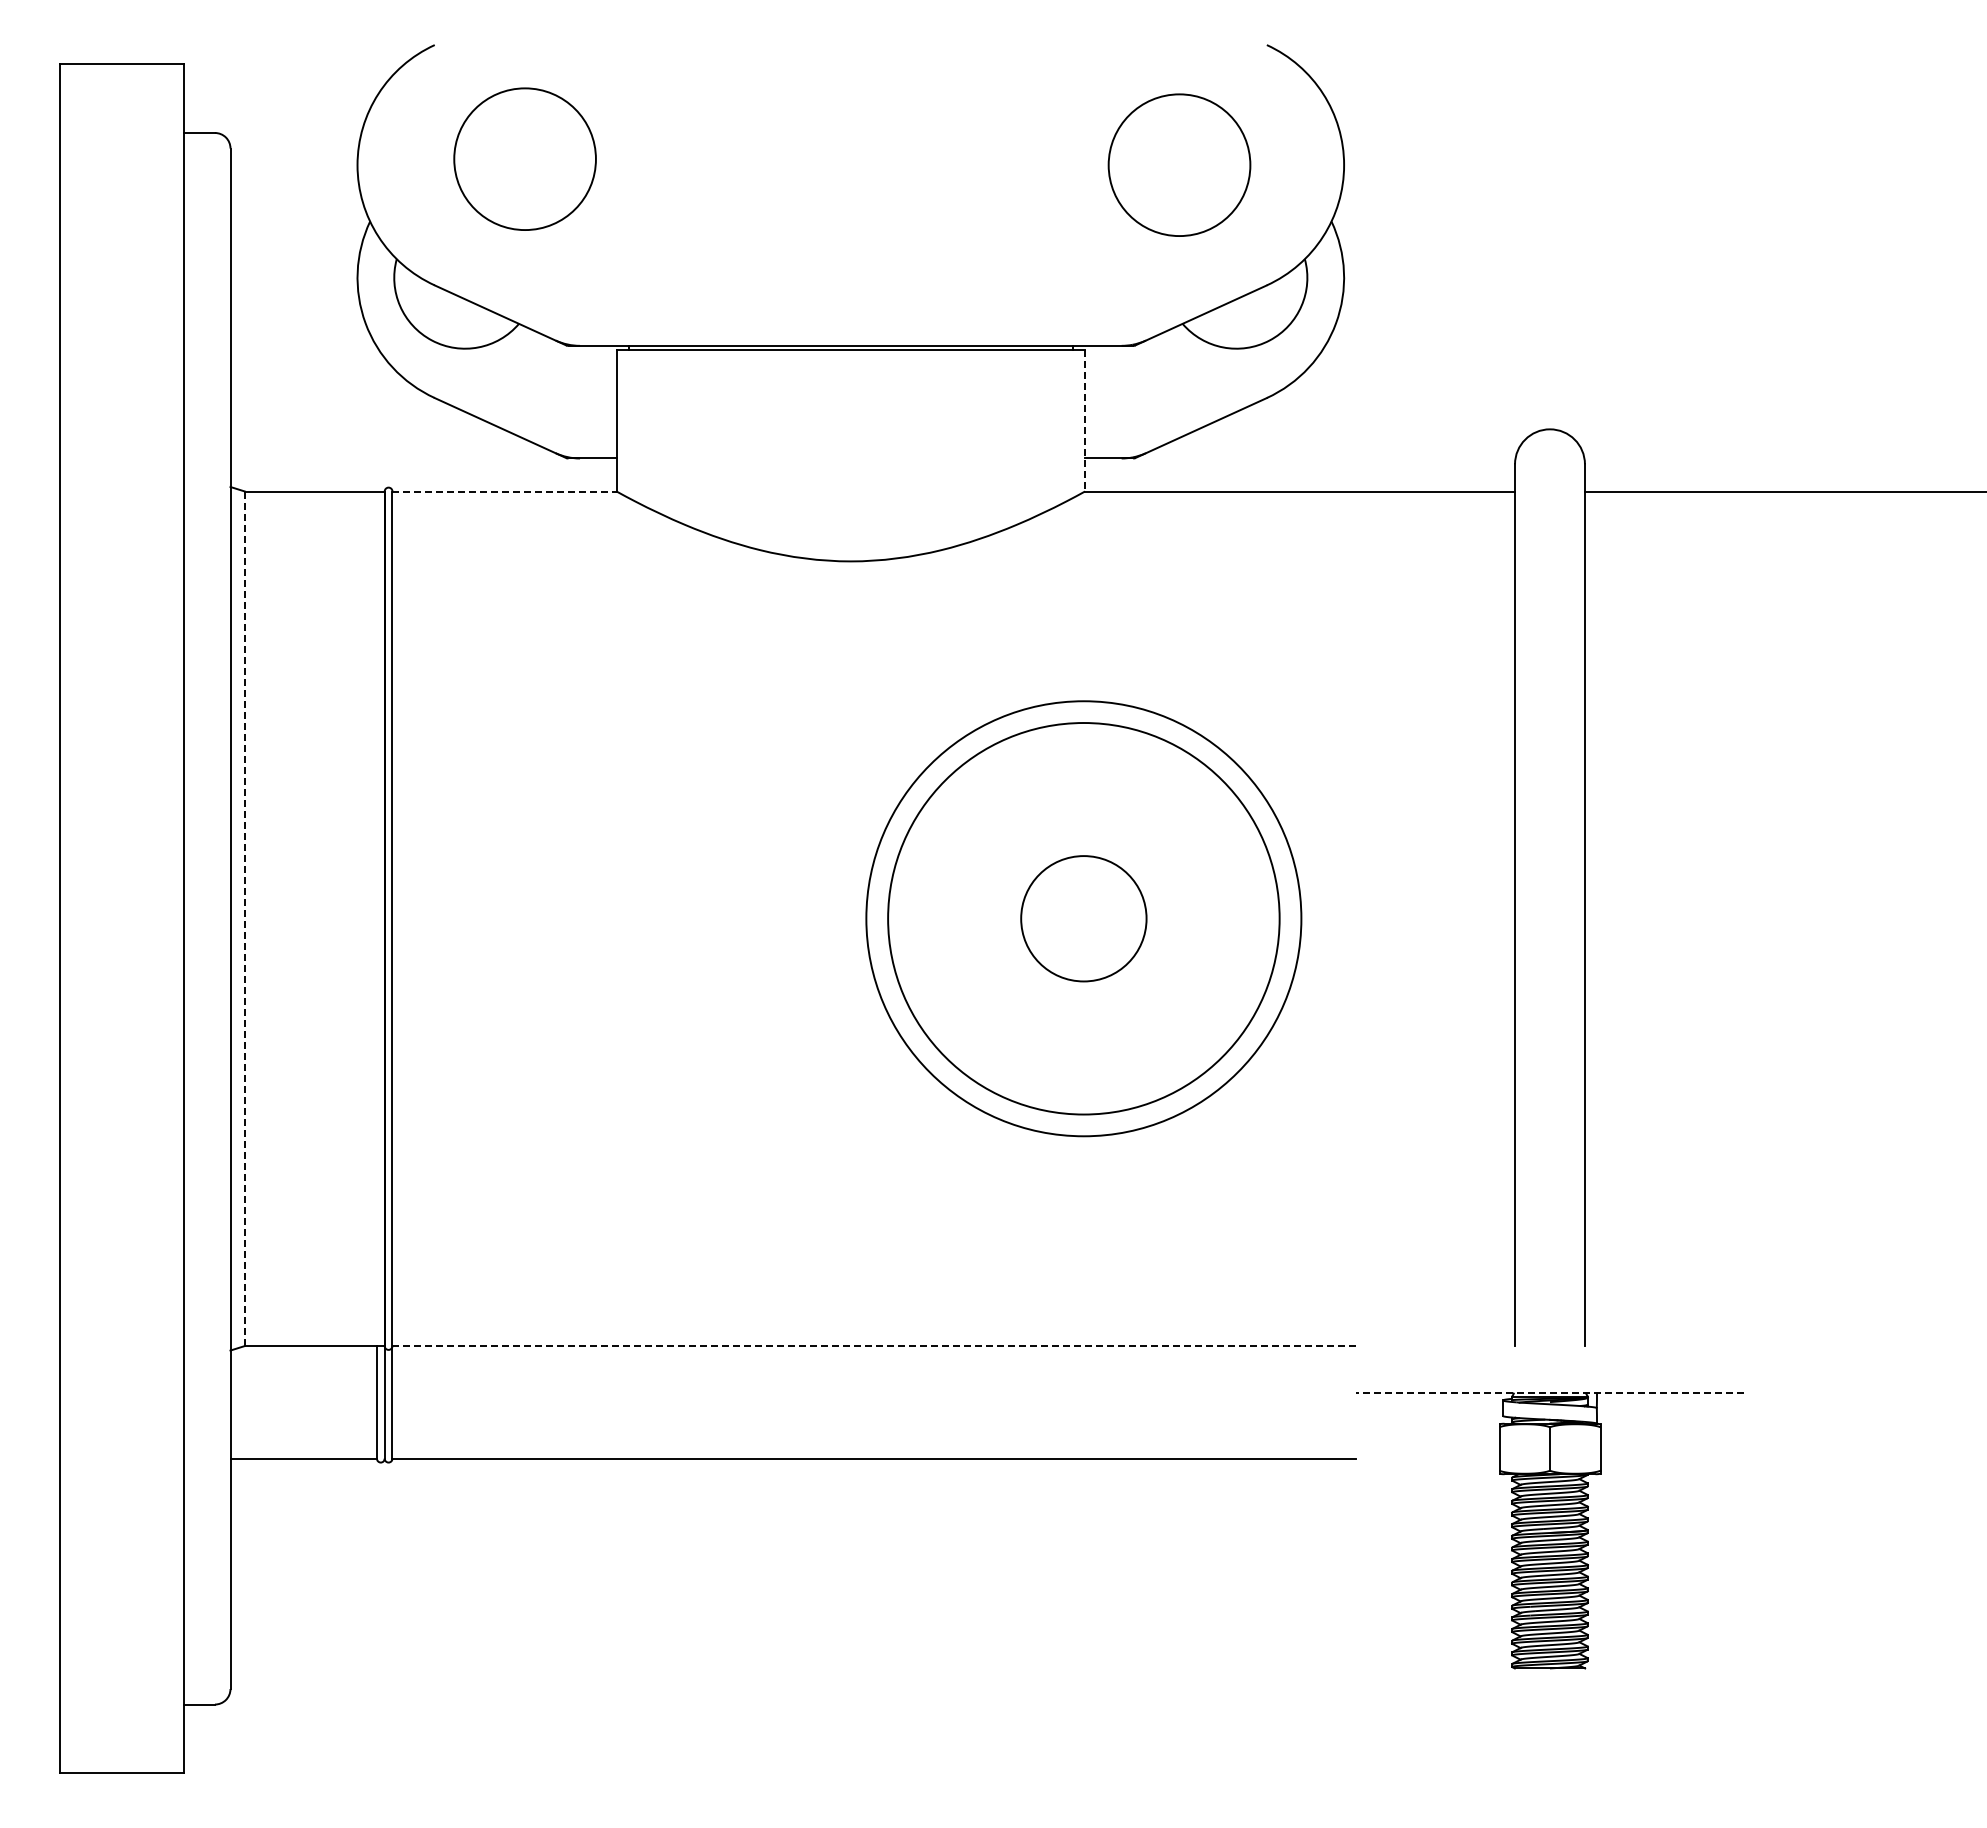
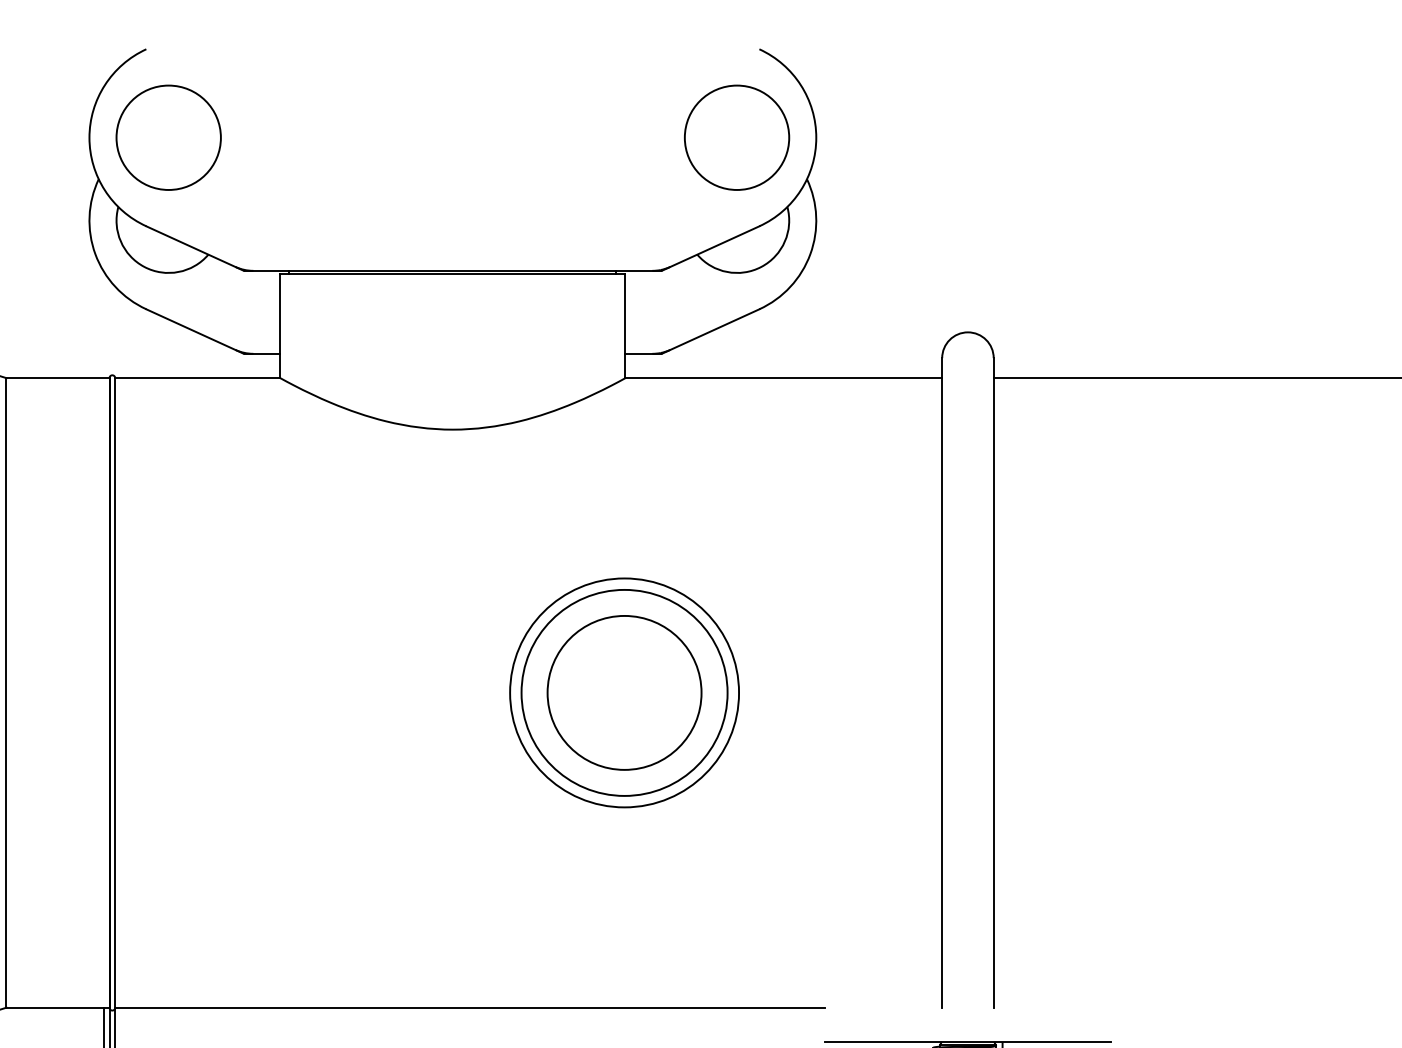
circle: (524, 158) -> (168, 137), moved
circle: (1179, 164) -> (737, 137), moved
line: (1085, 420) -> (625, 325), dashed -> solid
line: (505, 491) -> (198, 378), dashed -> solid
circle: (1083, 918) -> (624, 692), size x0.71
circle: (1083, 918) -> (624, 692), size x0.71
circle: (1083, 918) -> (624, 692), size x1.67
line: (244, 919) -> (6, 693), dashed -> solid
line: (874, 1346) -> (470, 1008), dashed -> solid
line: (1549, 1392) -> (967, 1041), dashed -> solid

